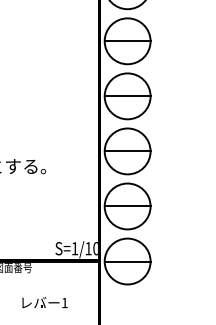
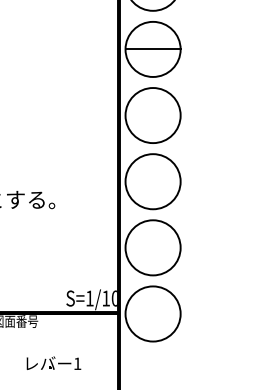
line: (127, 96) -> (152, 115), removed
line: (127, 151) -> (152, 181), removed
line: (127, 206) -> (152, 247), removed
line: (127, 261) -> (152, 313), removed

